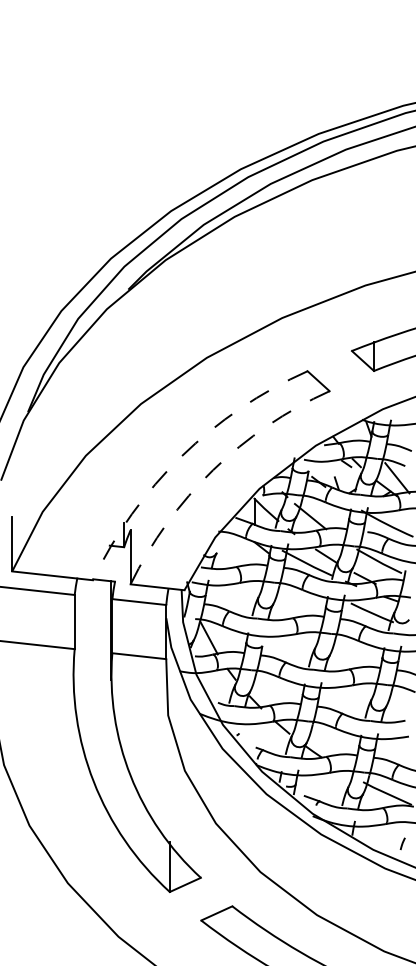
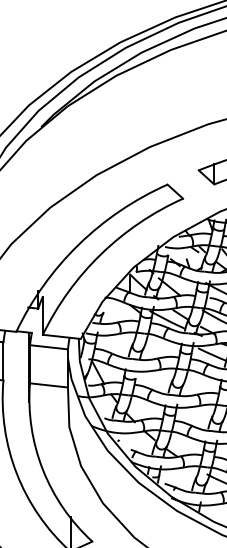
arc: (181, 456) -> (78, 244), dashed -> solid
arc: (213, 470) -> (101, 254), dashed -> solid

